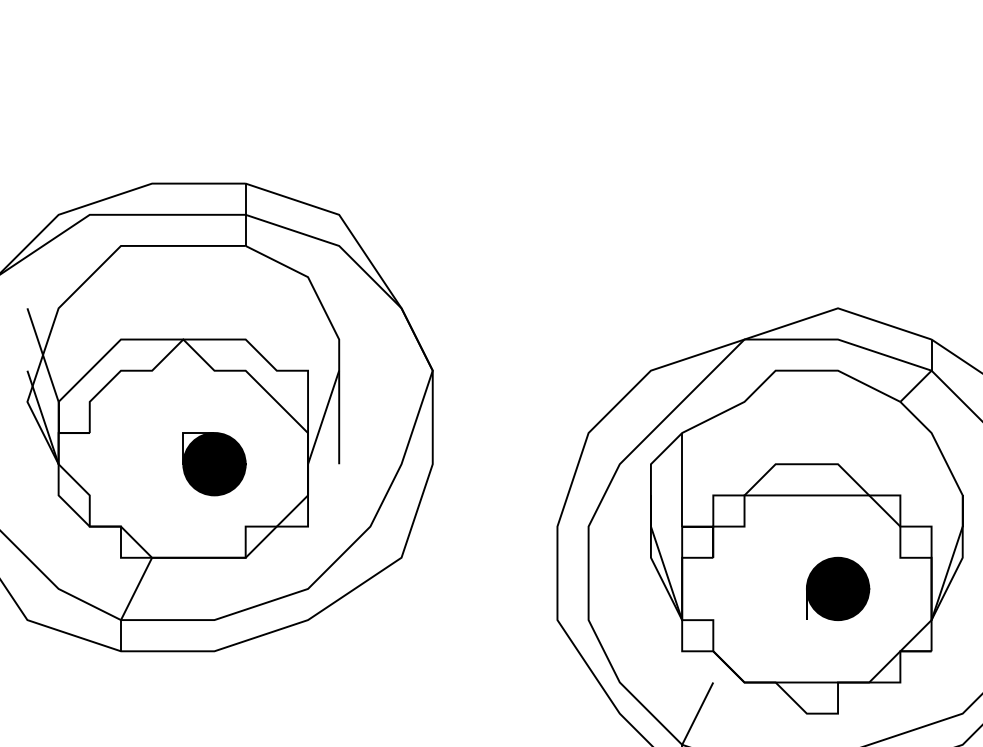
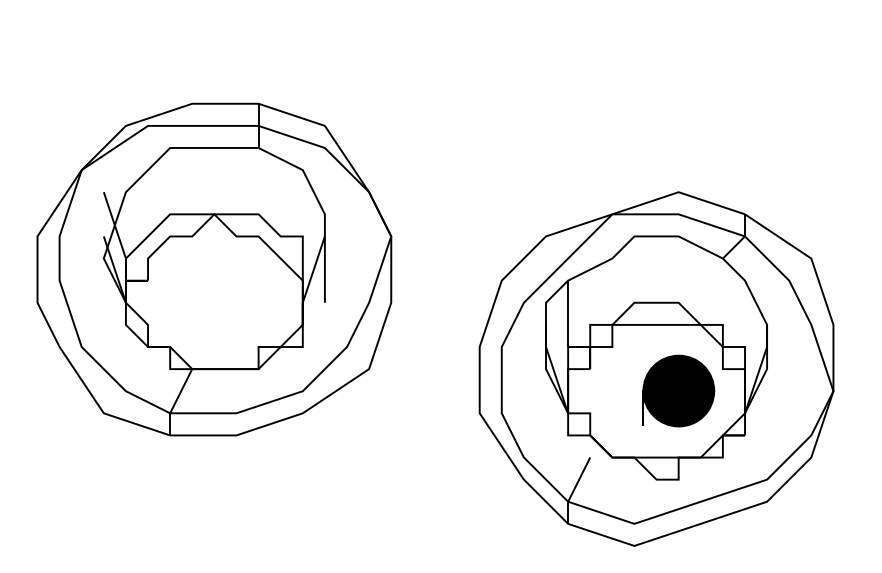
part: (214, 463) -> (236, 302), removed
part: (837, 589) -> (678, 391), size x1.6

